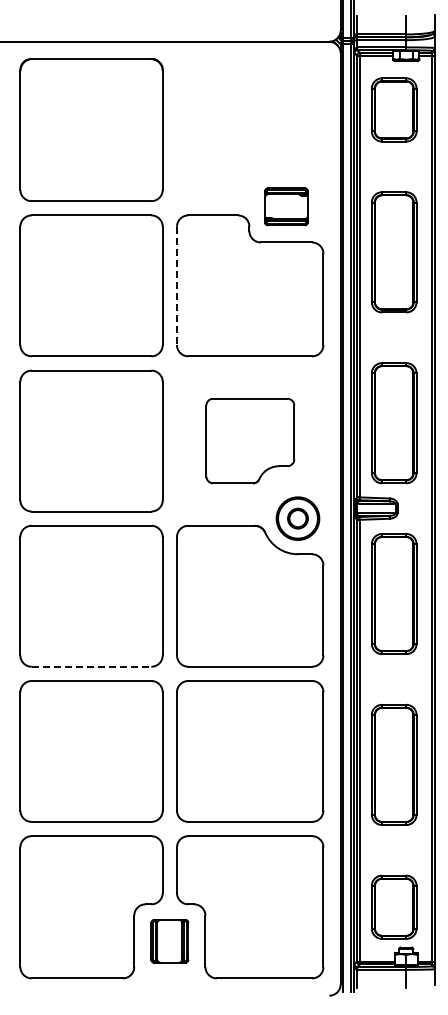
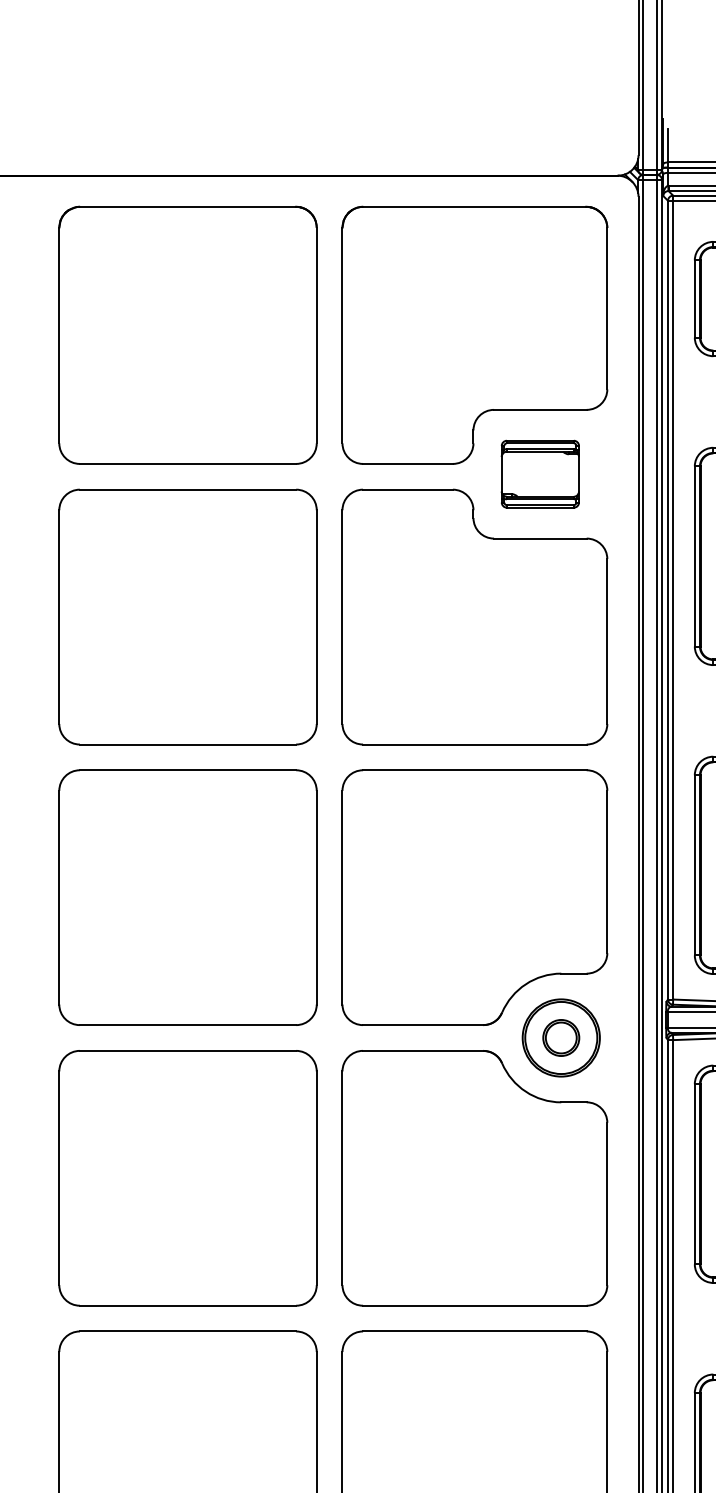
part: (250, 129) -> (475, 334), added
line: (176, 286) -> (341, 618), dashed -> solid
part: (250, 440) -> (475, 896), size x1.67
line: (91, 666) -> (187, 1305), dashed -> solid

